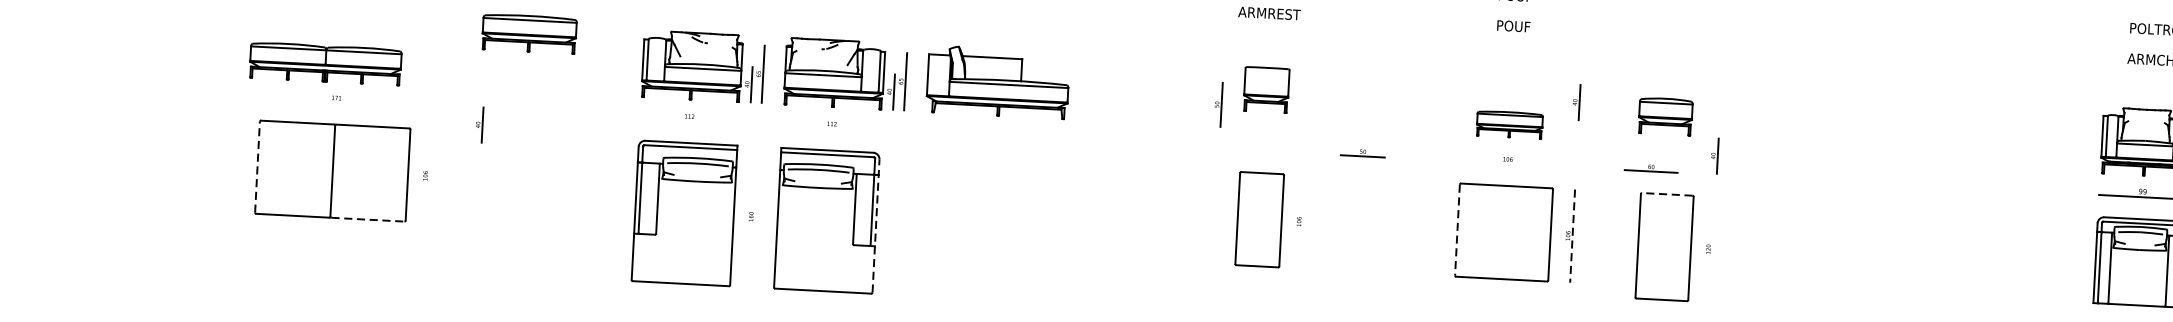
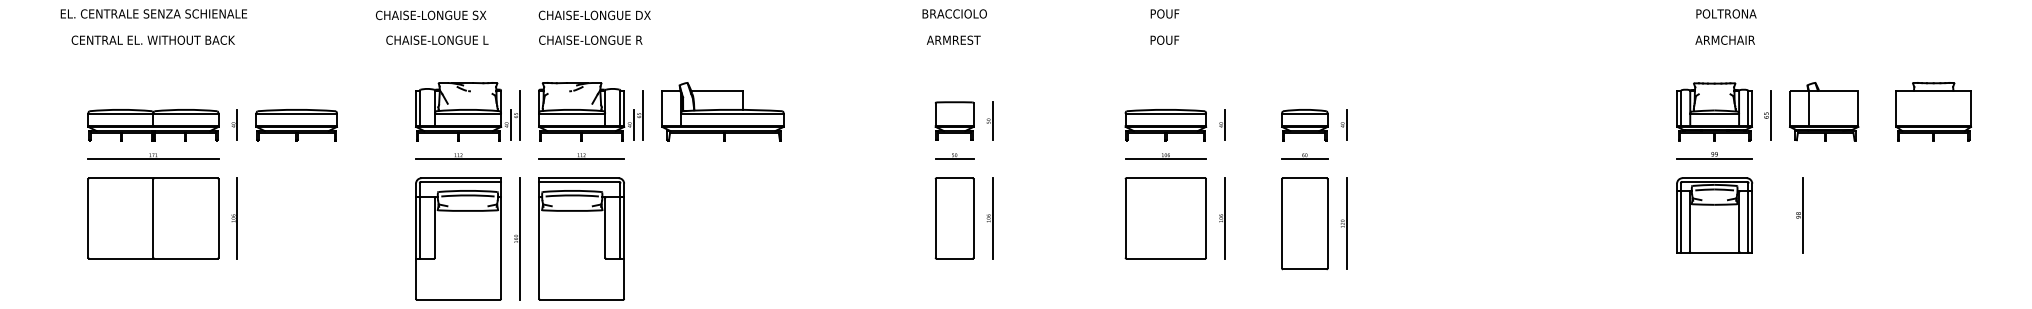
part: (529, 34) -> (296, 125), moved
part: (325, 64) -> (153, 125), moved
part: (1266, 89) -> (954, 120), moved
part: (1576, 101) -> (1222, 124), moved
line: (336, 102) -> (153, 159), added
part: (1218, 103) -> (989, 120), moved
part: (1665, 116) -> (1304, 125), moved
line: (689, 121) -> (458, 159), added
part: (479, 124) -> (234, 124), moved
part: (1509, 124) -> (1165, 125), size x1.43
line: (831, 128) -> (581, 159), added
part: (1362, 153) -> (954, 156), moved
part: (1714, 155) -> (1343, 124), moved
line: (1507, 164) -> (1165, 159), added
line: (257, 166) -> (88, 217), dashed -> solid
part: (1650, 168) -> (1304, 156), moved
line: (430, 176) -> (237, 218), added
line: (1666, 194) -> (1304, 178), dashed -> solid
line: (756, 216) -> (520, 238), added
line: (367, 219) -> (185, 258), dashed -> solid
line: (1303, 222) -> (992, 218), added
line: (876, 226) -> (624, 241), dashed -> solid
line: (1457, 230) -> (1125, 218), dashed -> solid
line: (1573, 236) -> (1225, 218), dashed -> solid
line: (1712, 249) -> (1346, 223), added

